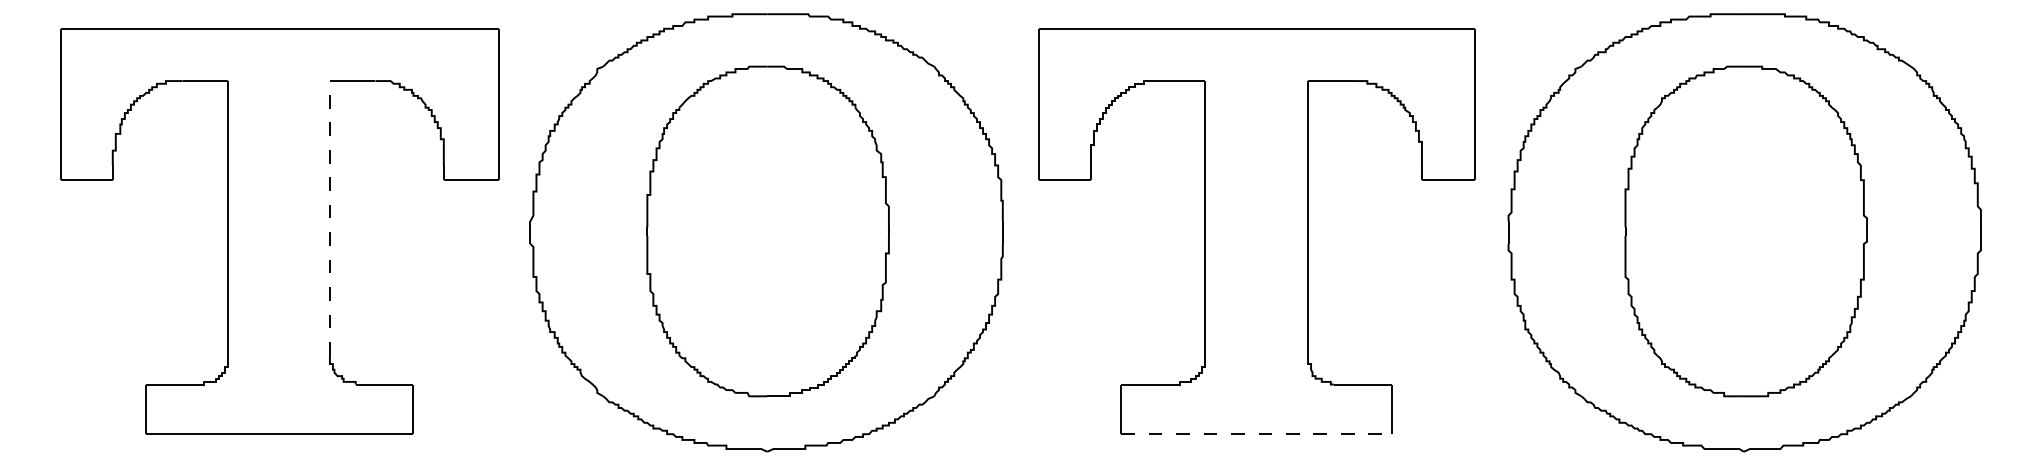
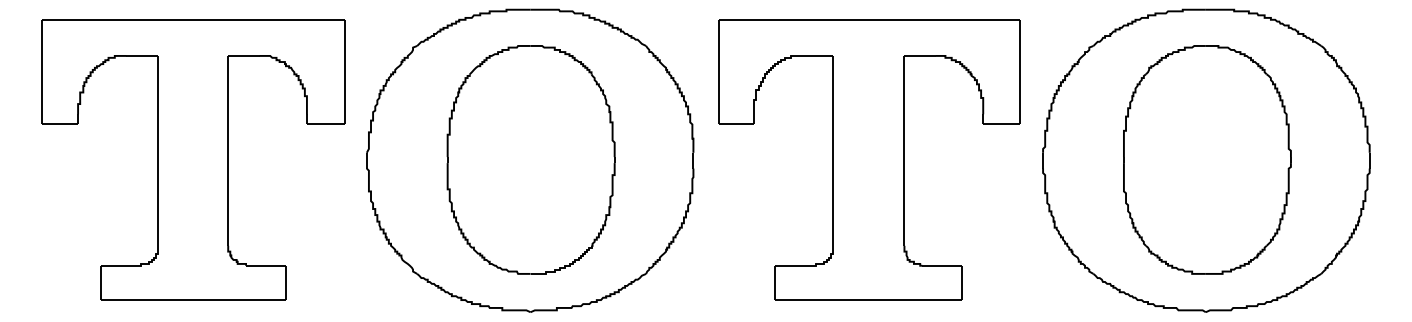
line: (330, 217) -> (228, 150), dashed -> solid
line: (1257, 434) -> (869, 300), dashed -> solid

